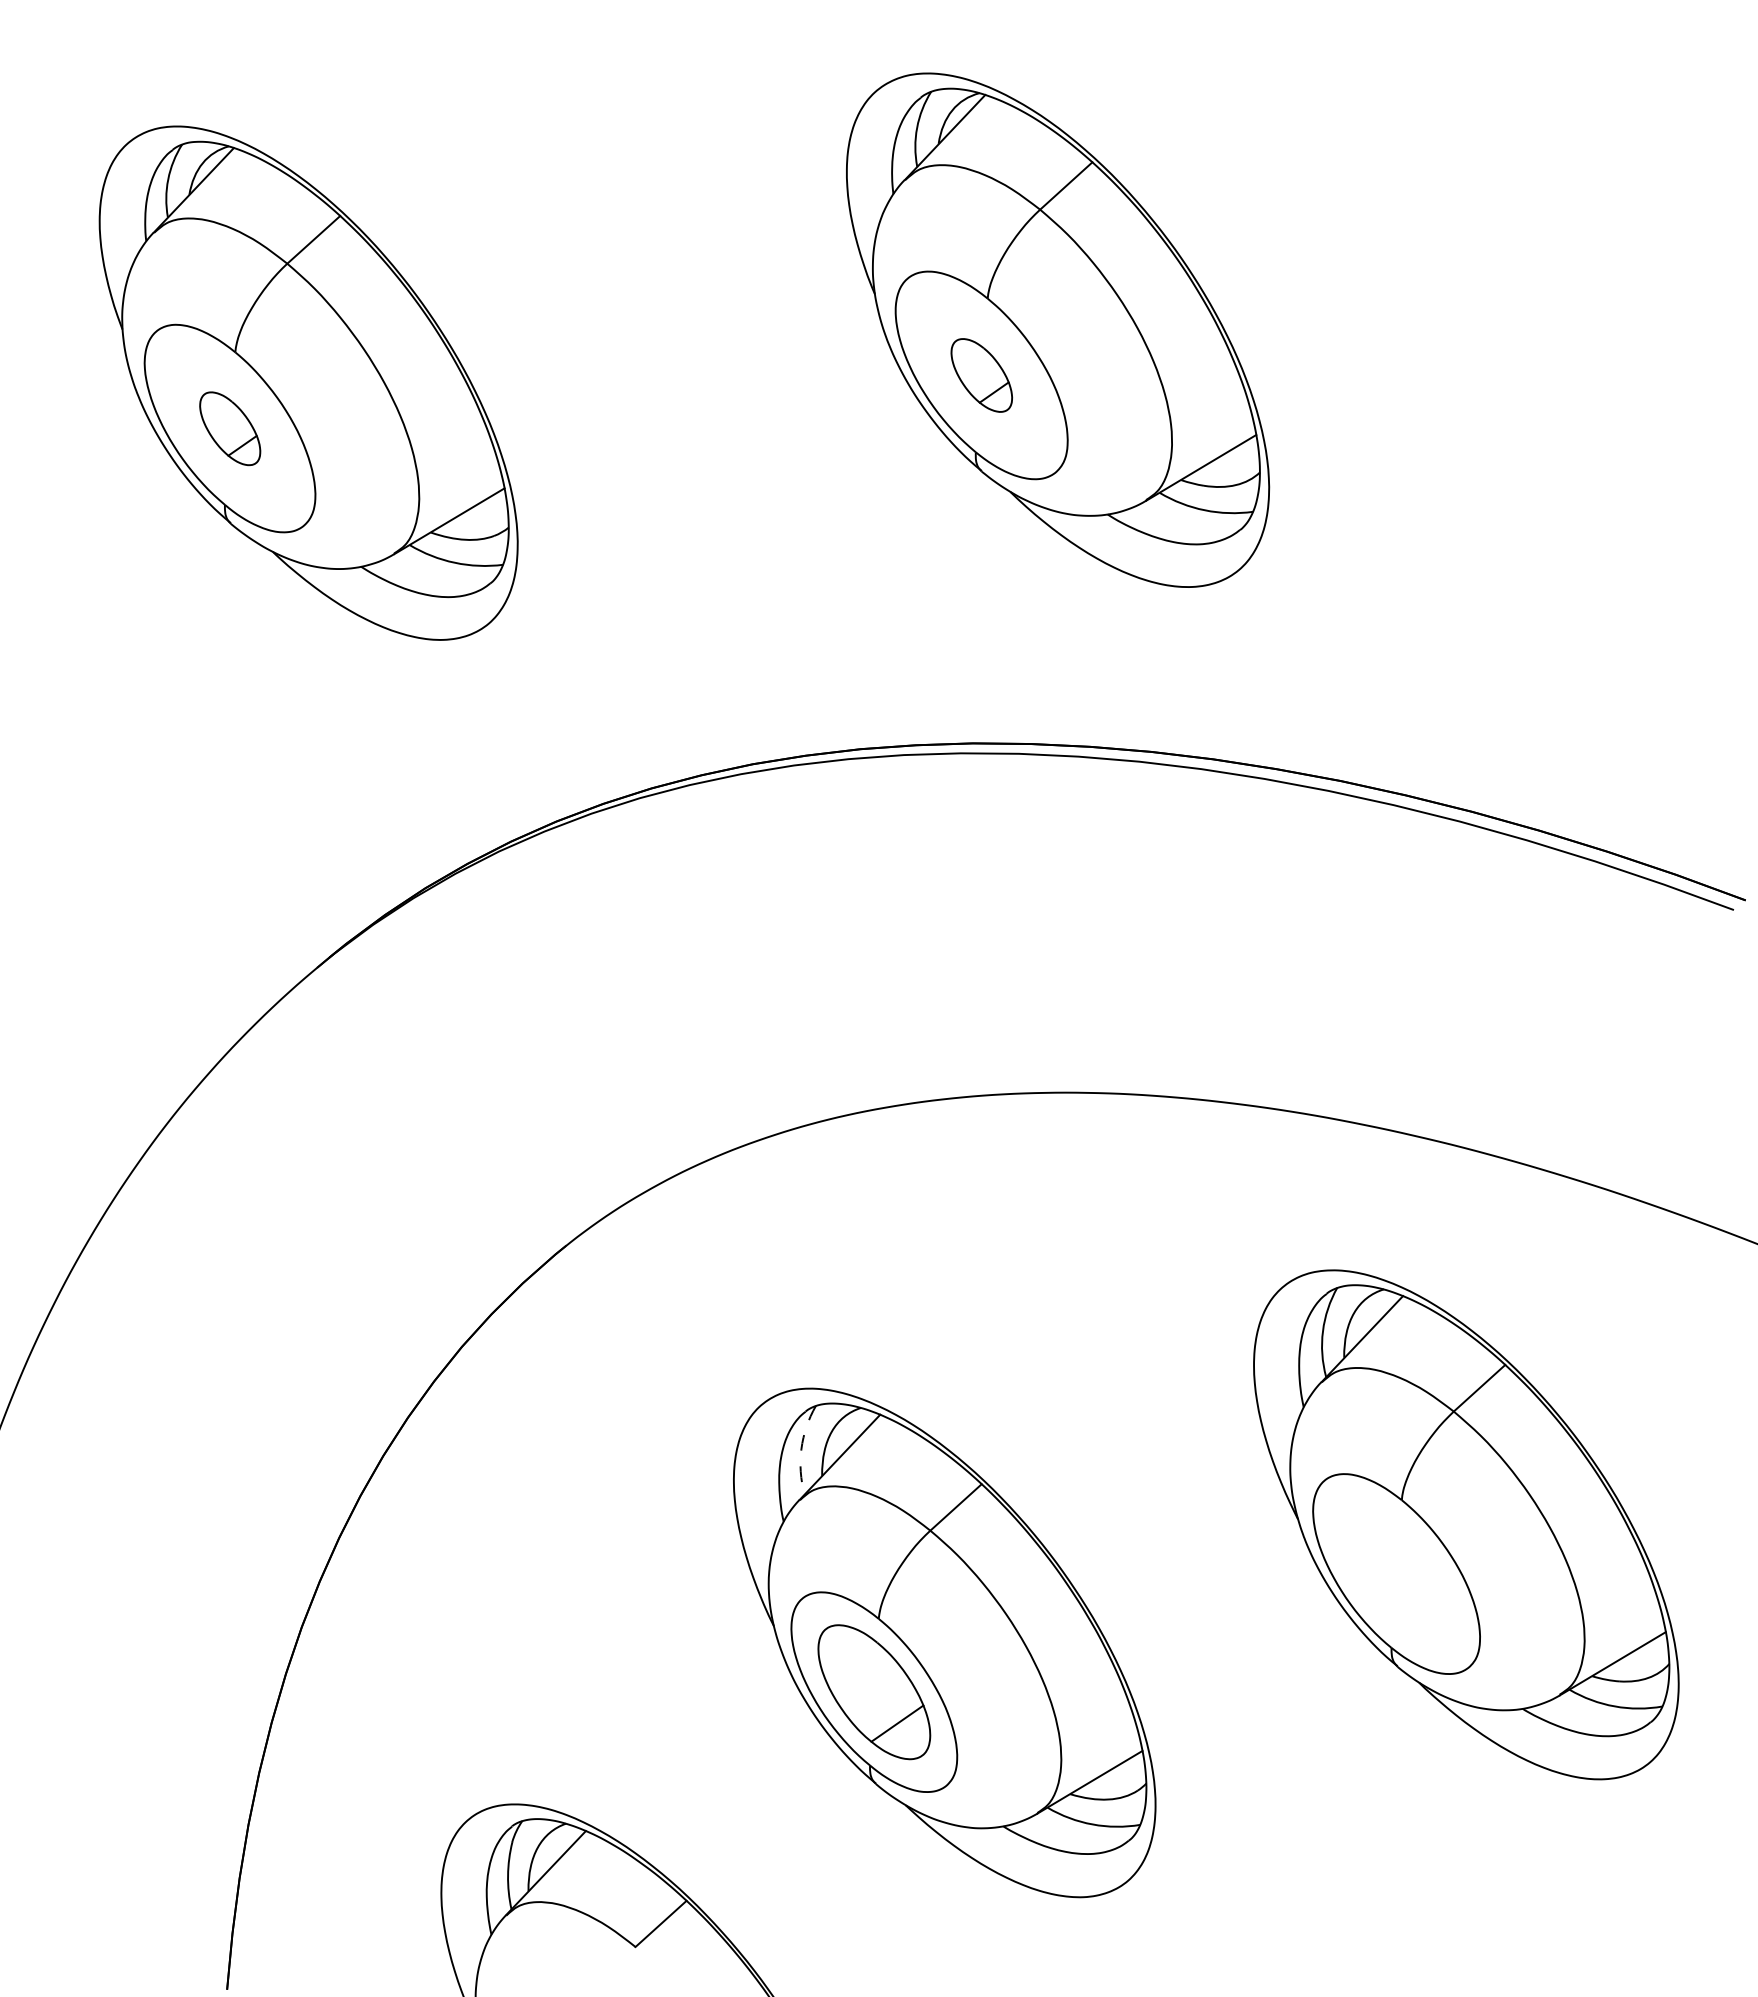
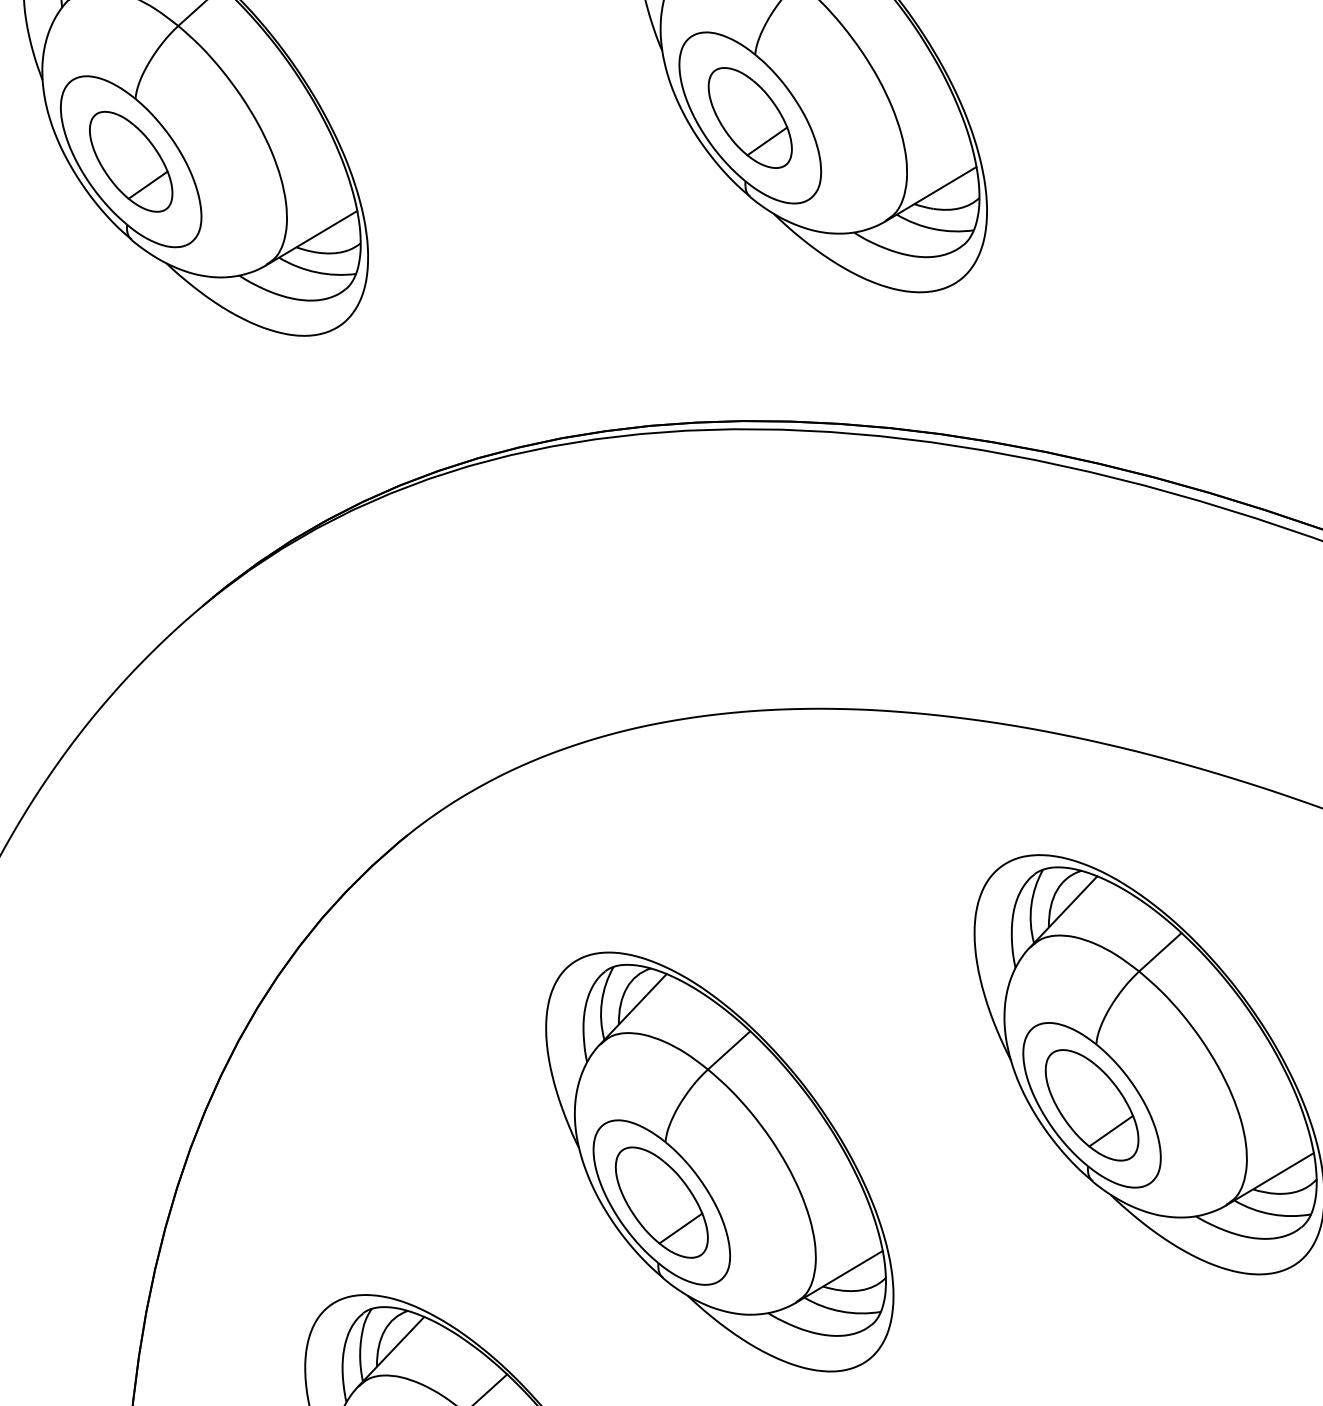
part: (981, 375) -> (750, 118), size x1.67
part: (230, 428) -> (131, 161), size x1.67
arc: (801, 1449) -> (601, 1002), dashed -> solid
part: (1396, 1574) -> (1091, 1105), added

